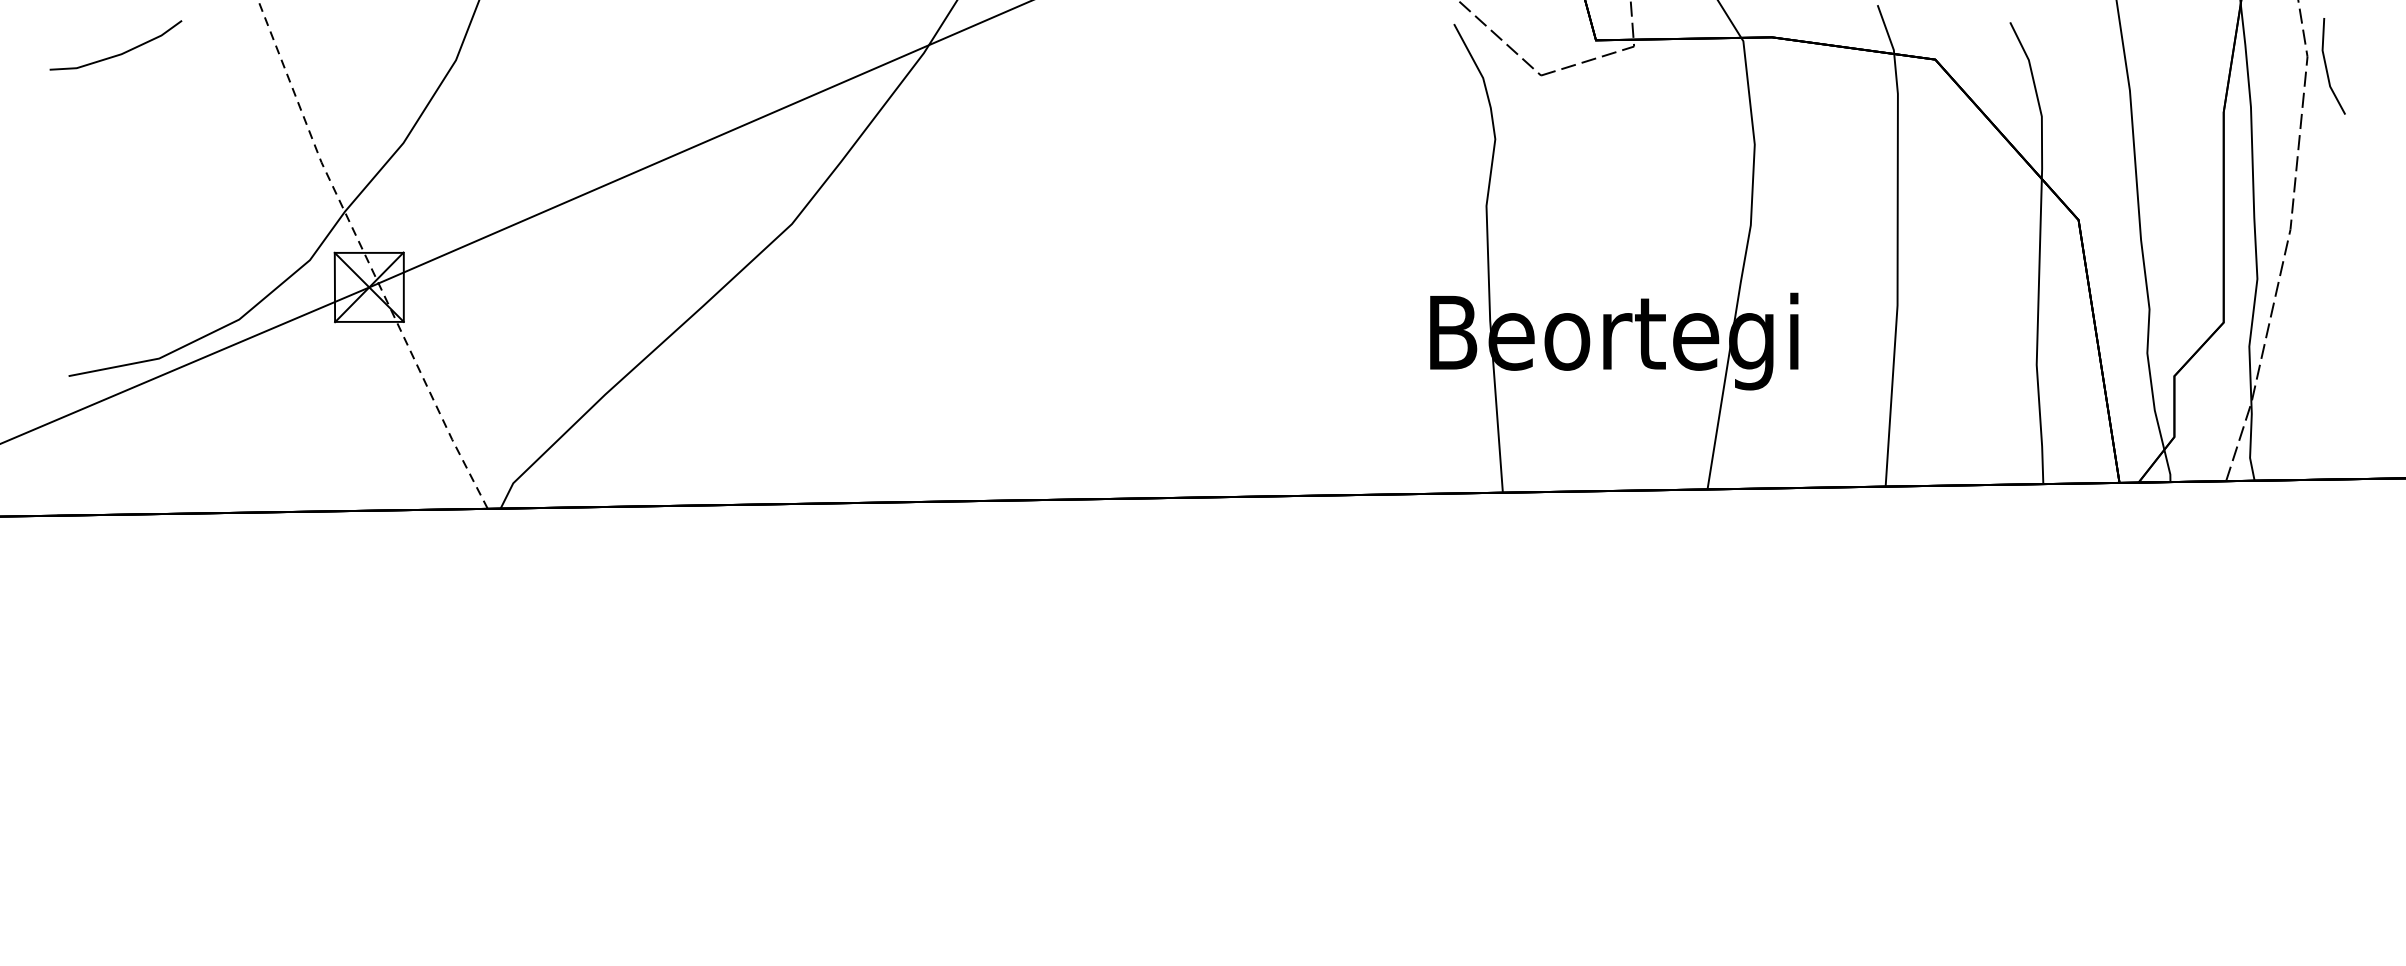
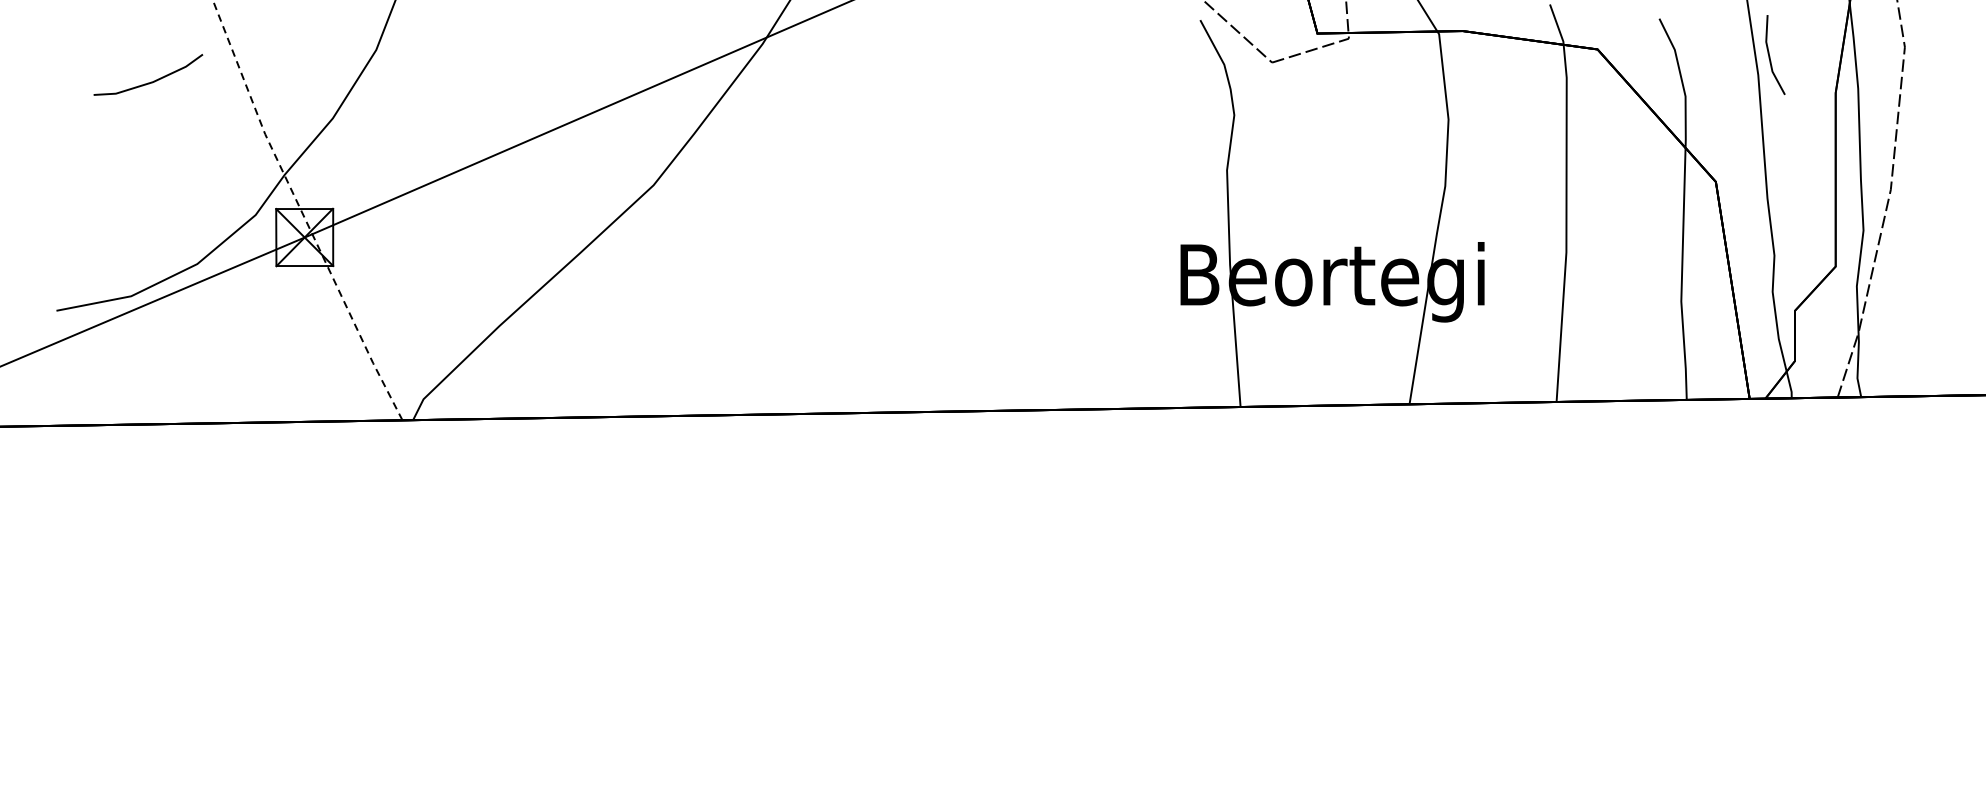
line: (119, 53) -> (151, 81), moved
line: (2327, 67) -> (1770, 55), moved

